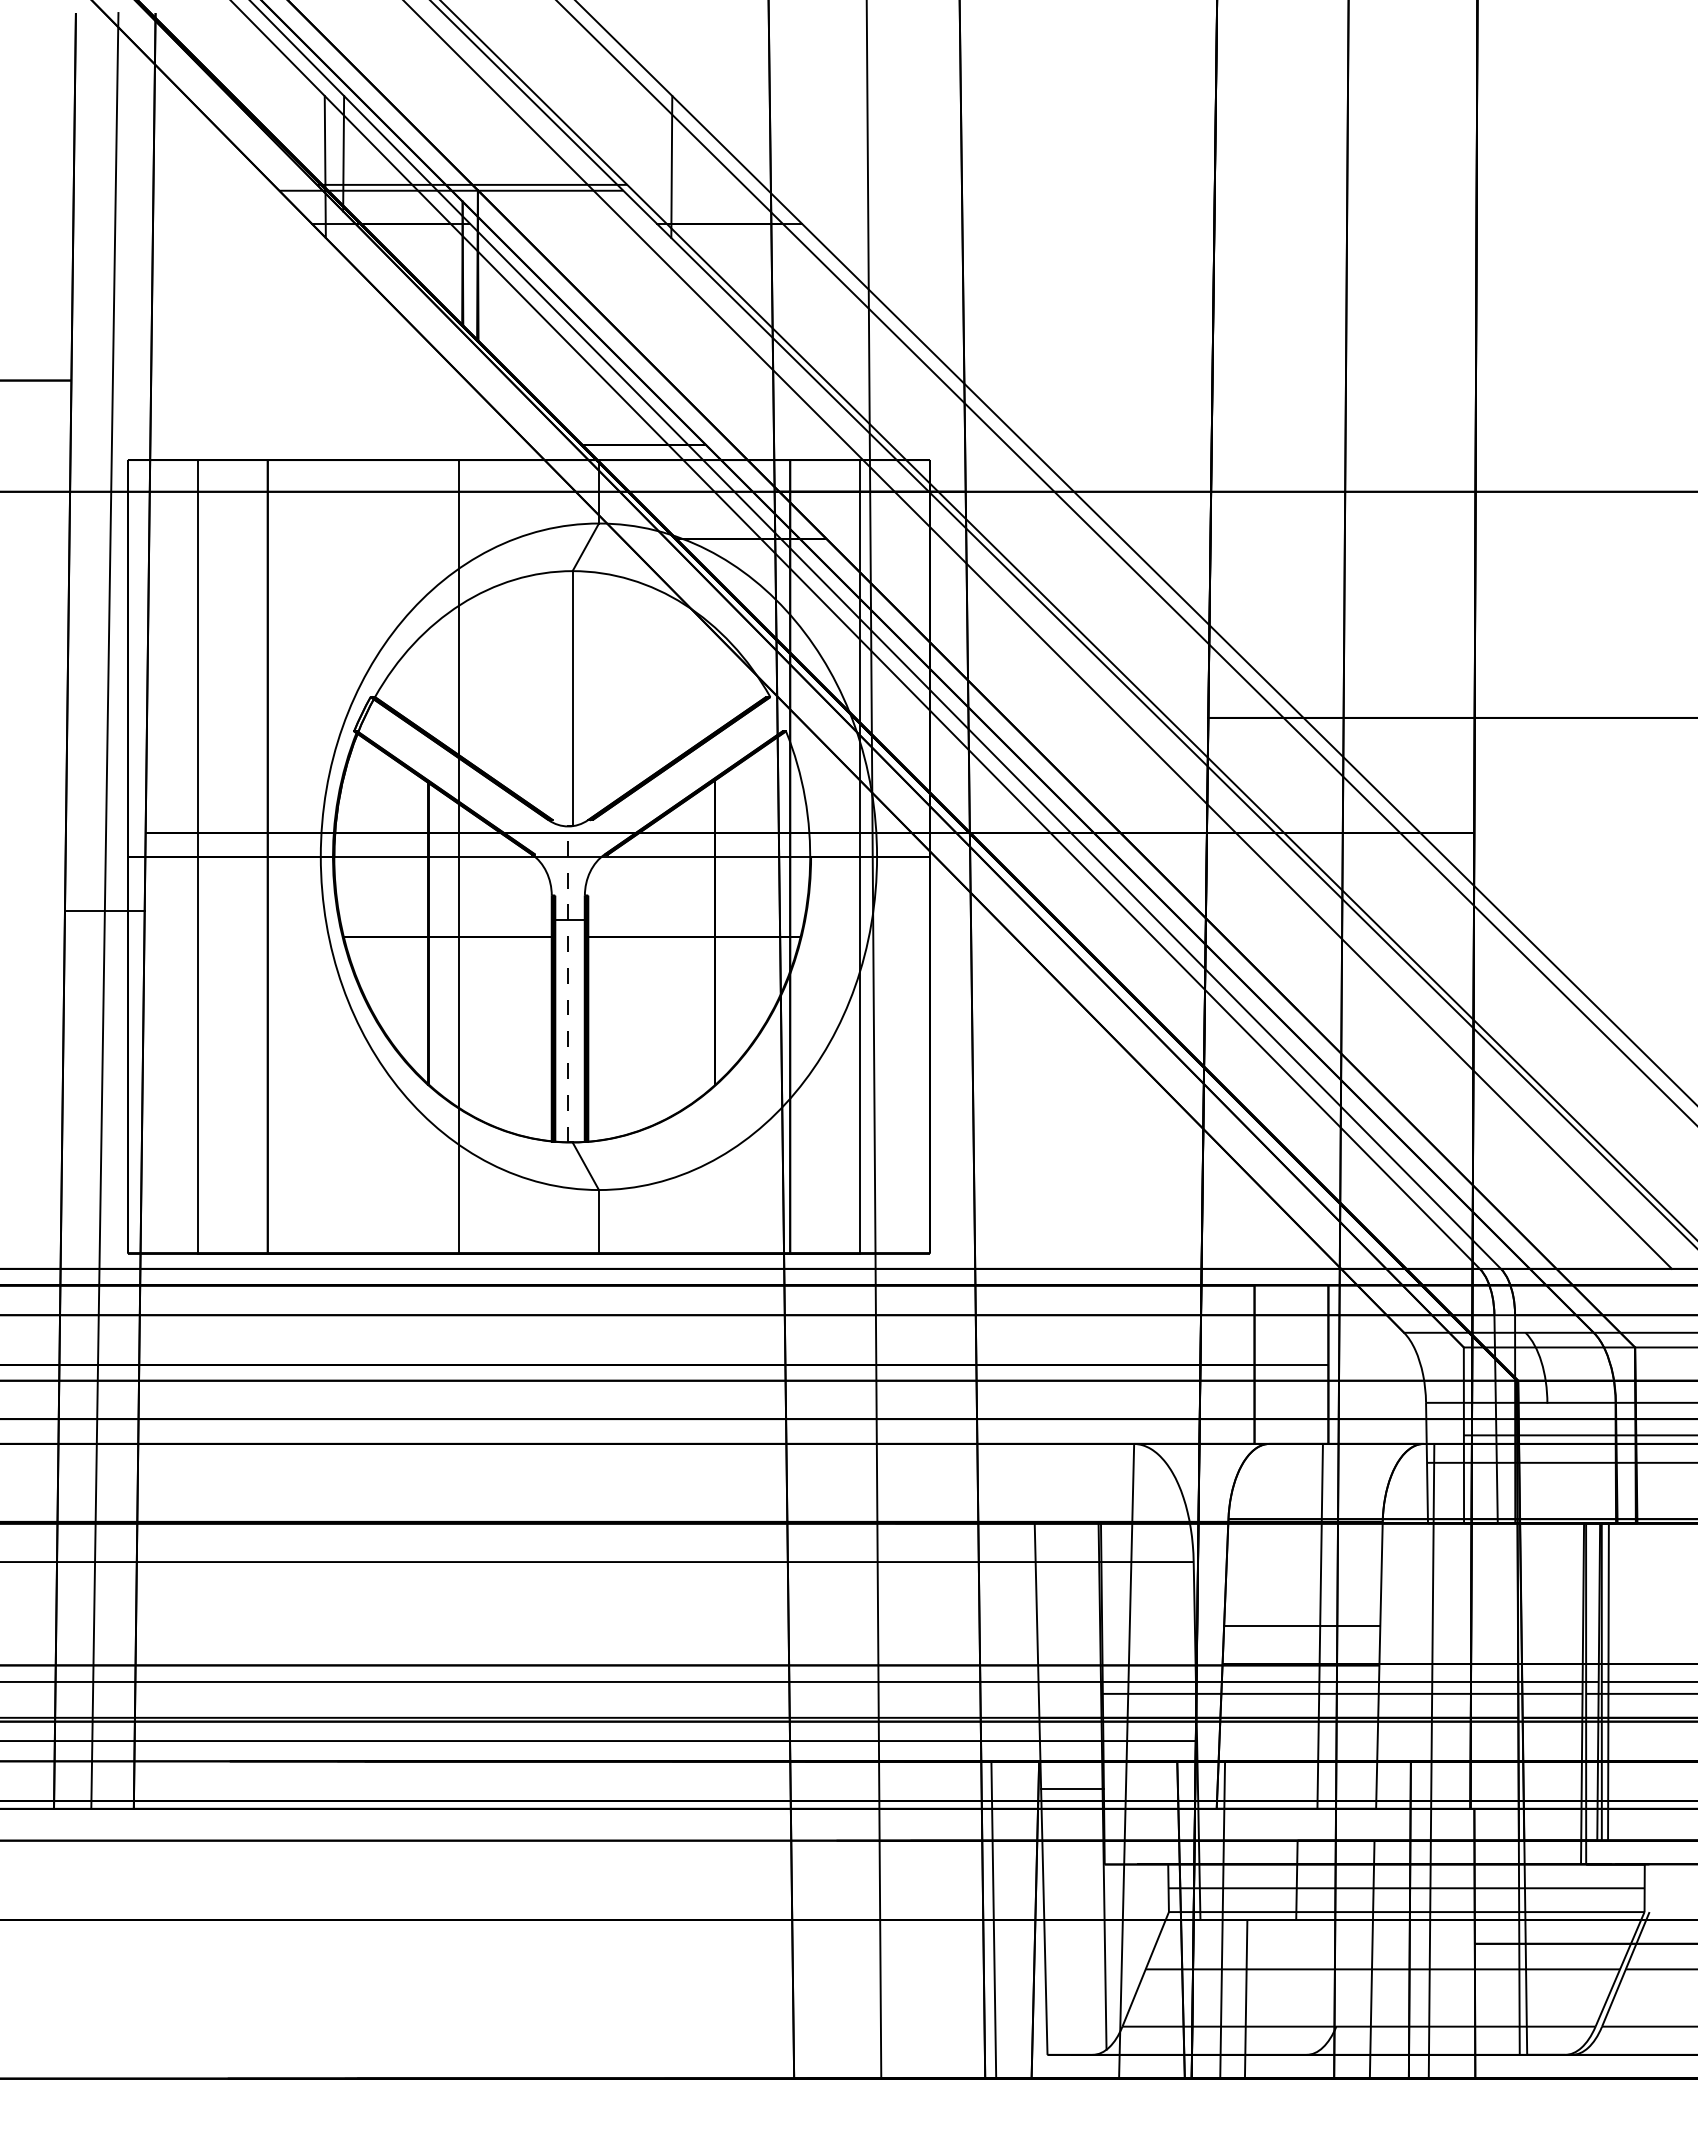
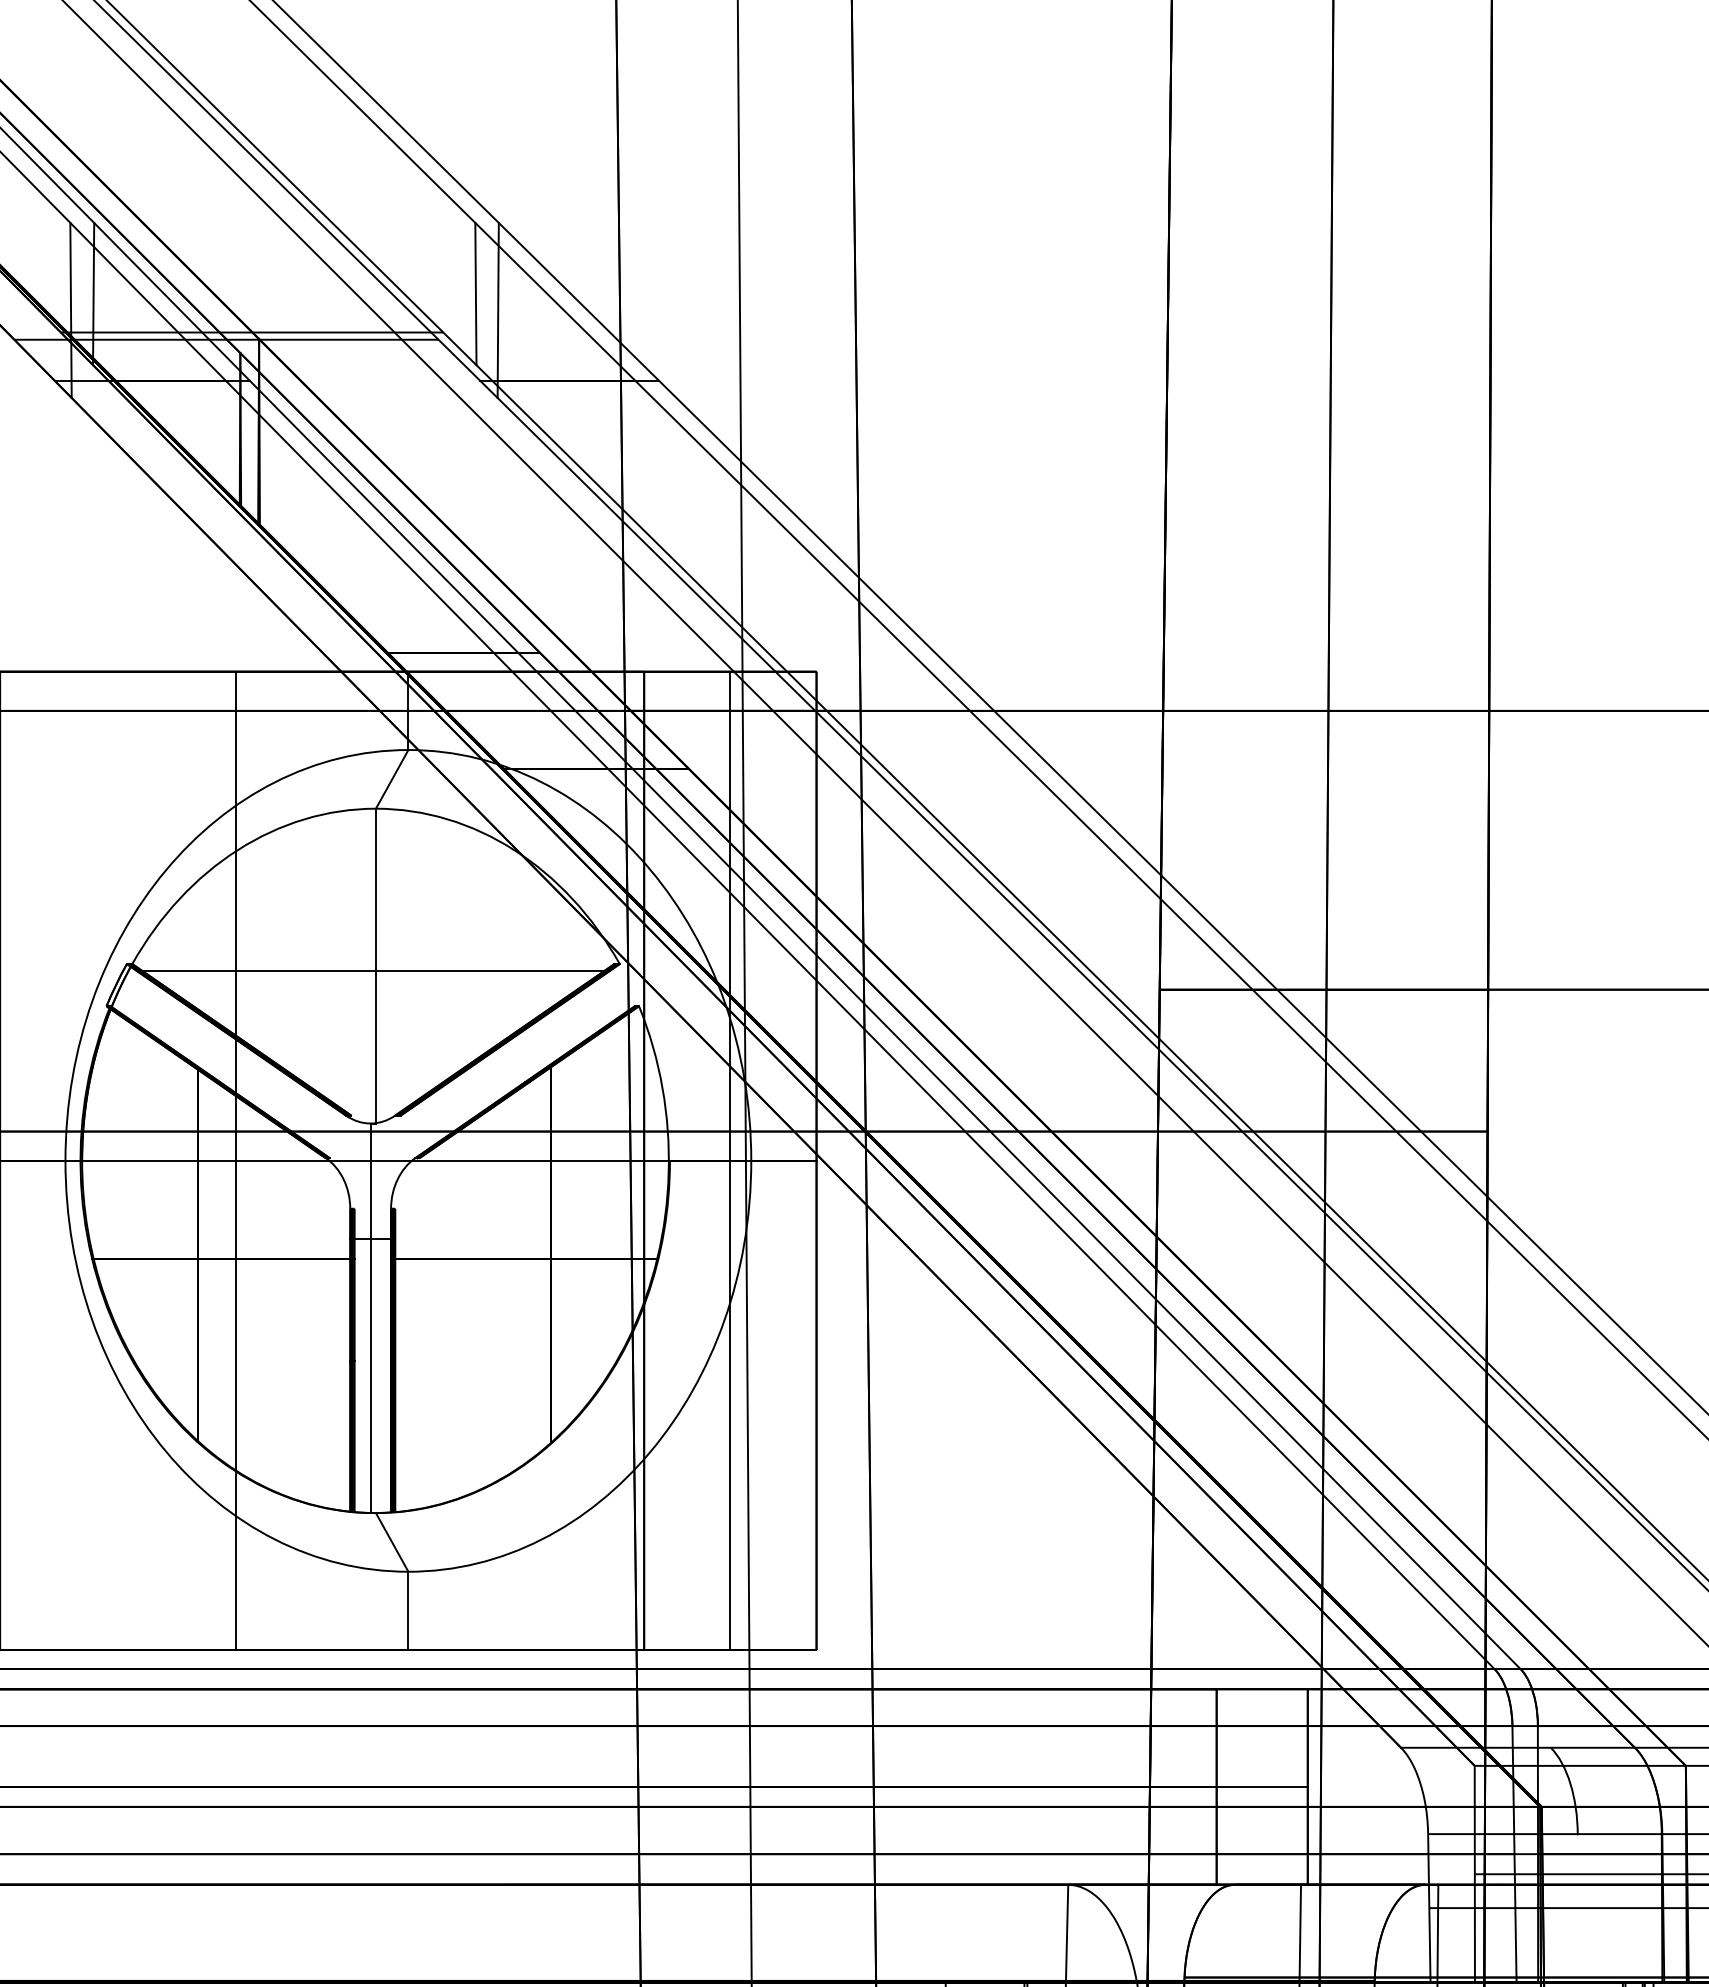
line: (653, 153) -> (475, 293), added
line: (572, 702) -> (375, 970), added
line: (568, 984) -> (370, 1318), dashed -> solid

